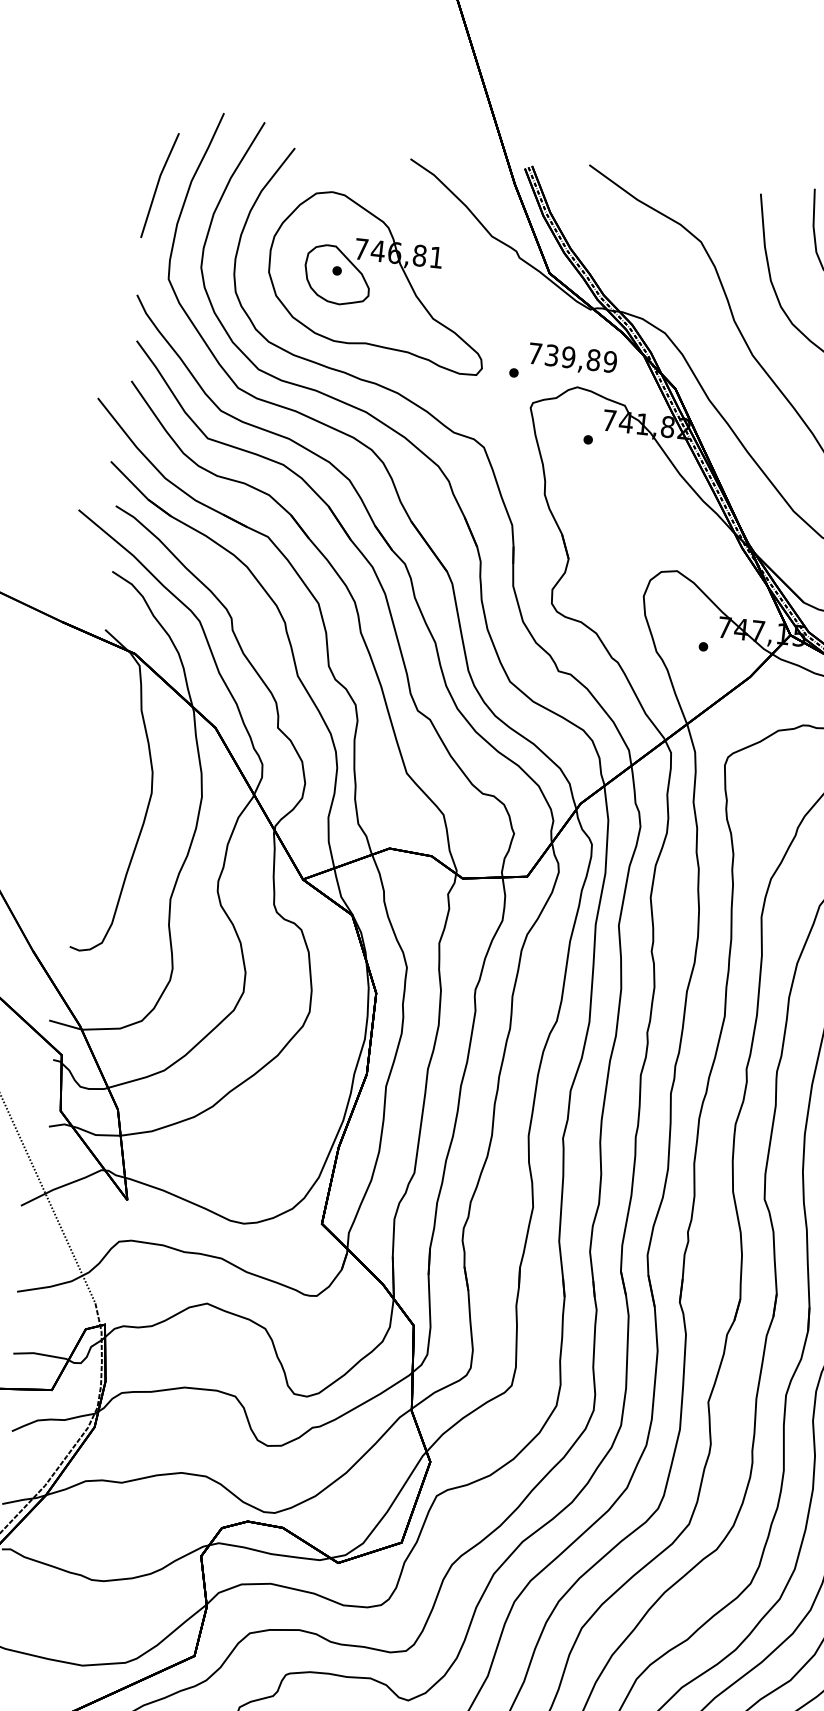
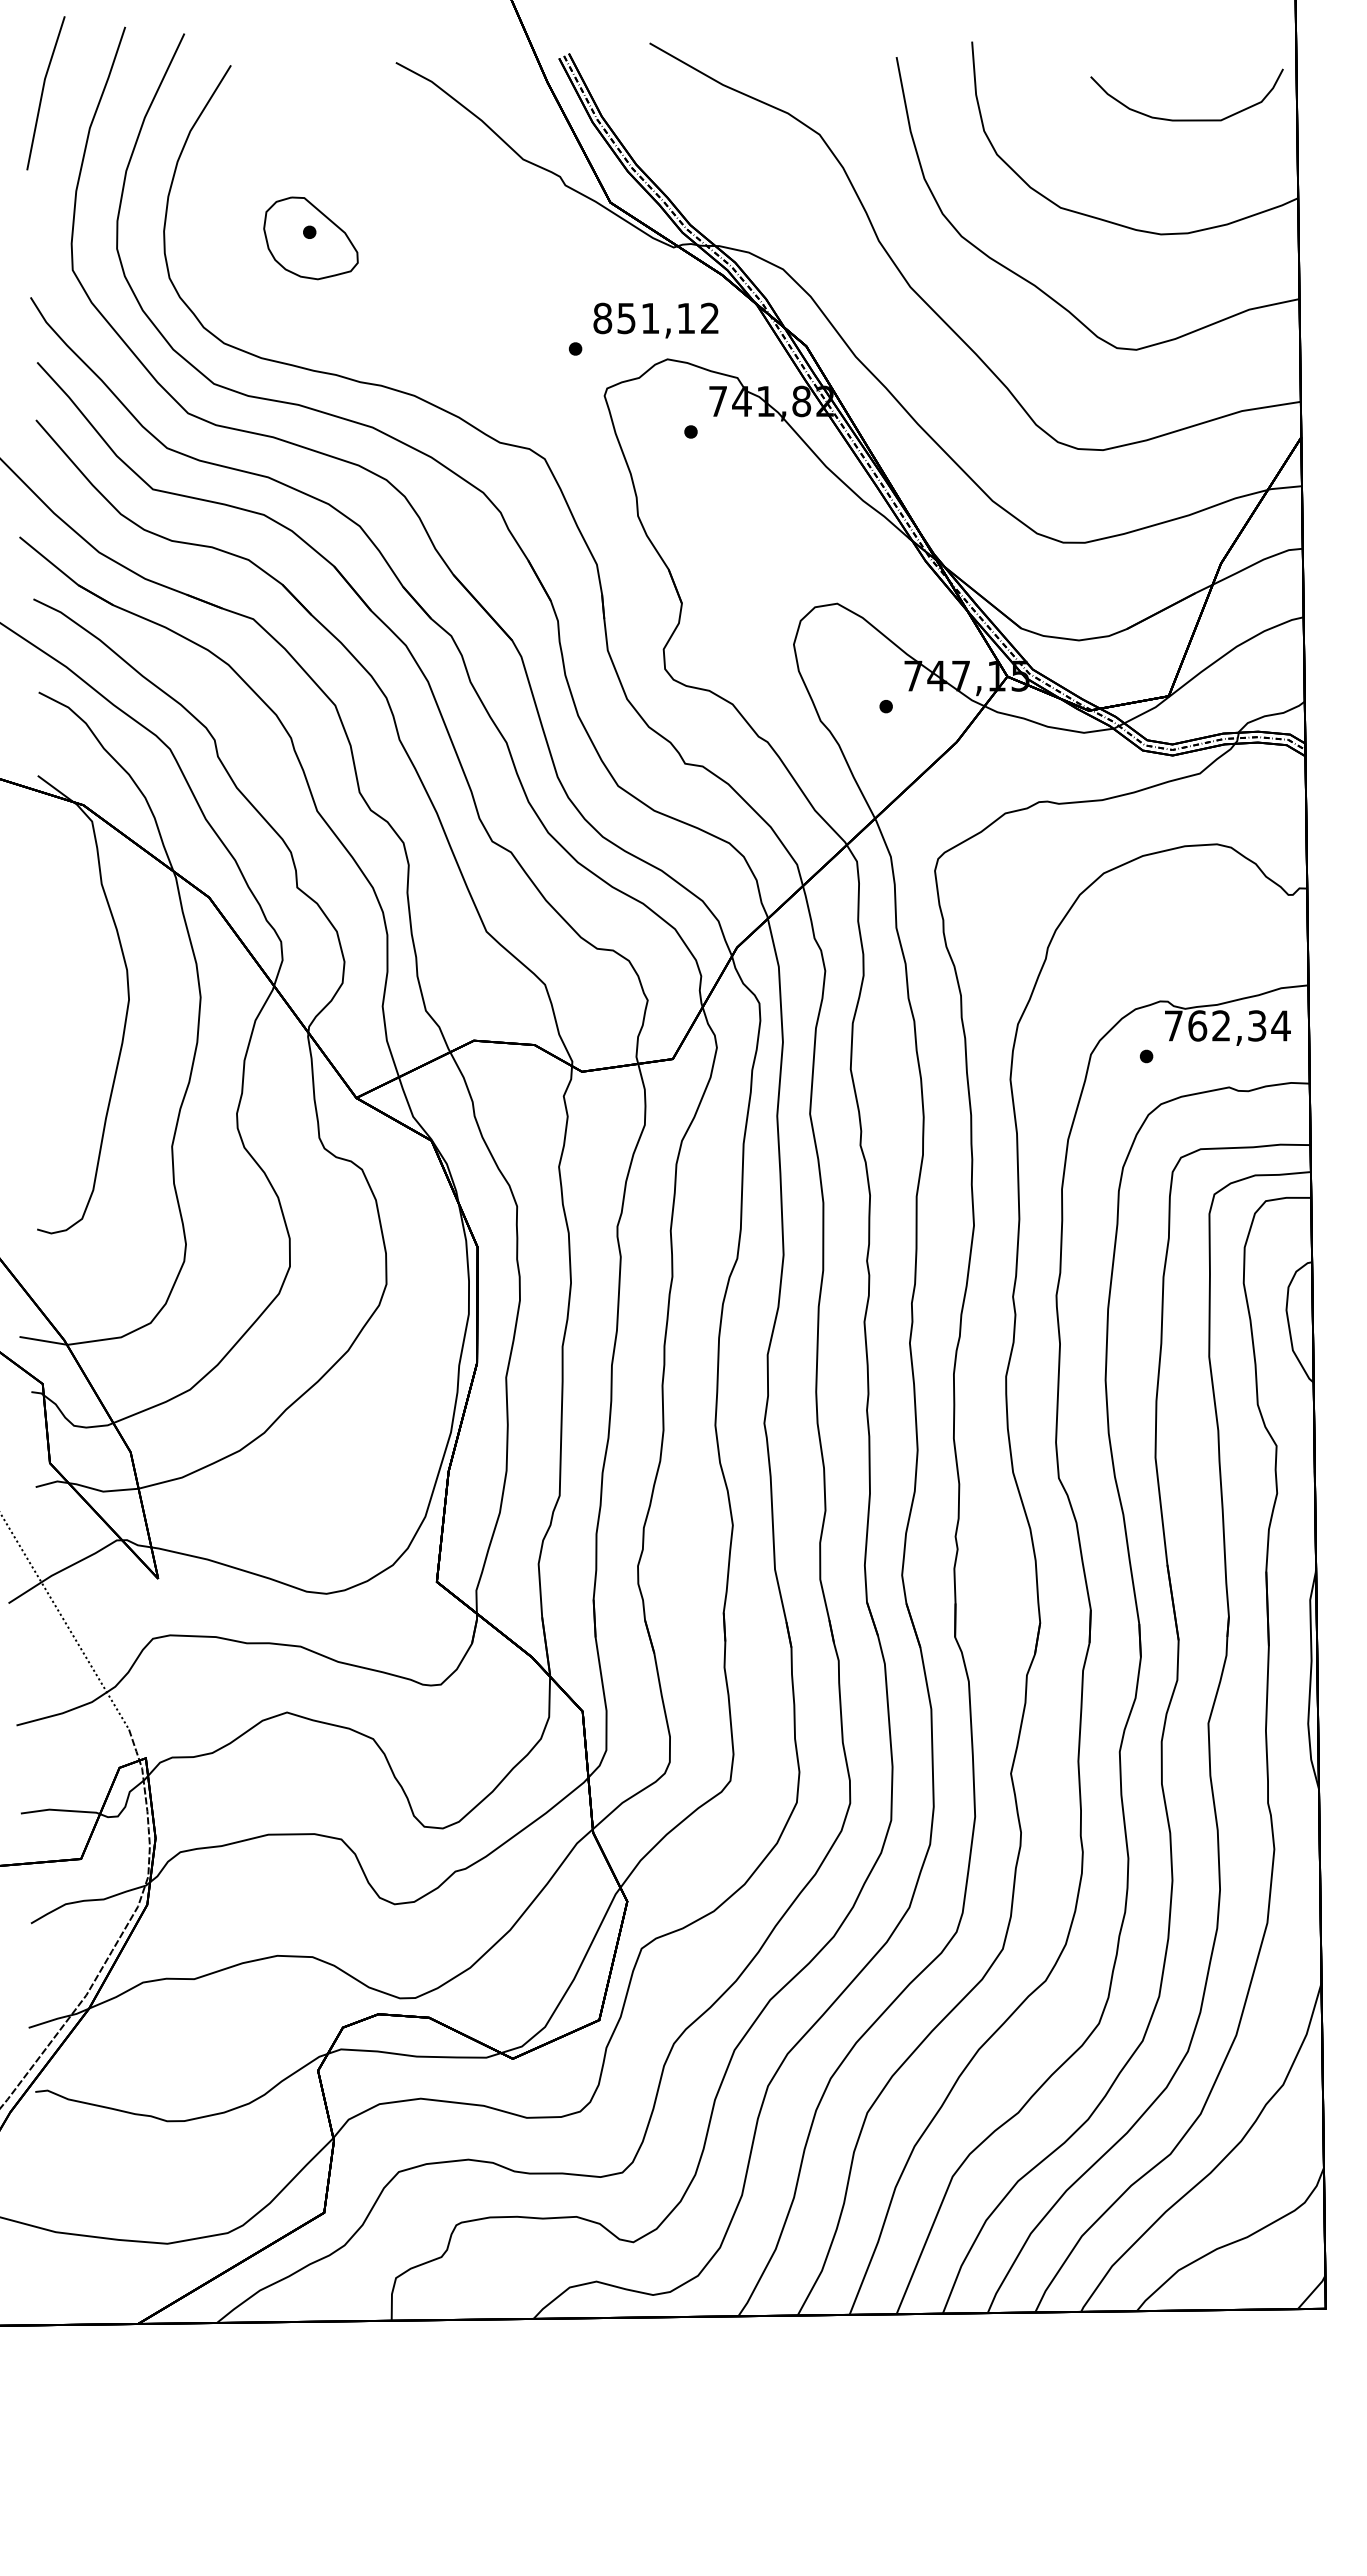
line: (158, 185) -> (43, 93), moved
part: (379, 280) -> (370, 239), removed
text: (572, 357) -> (656, 318), 739,89 -> 851,12

